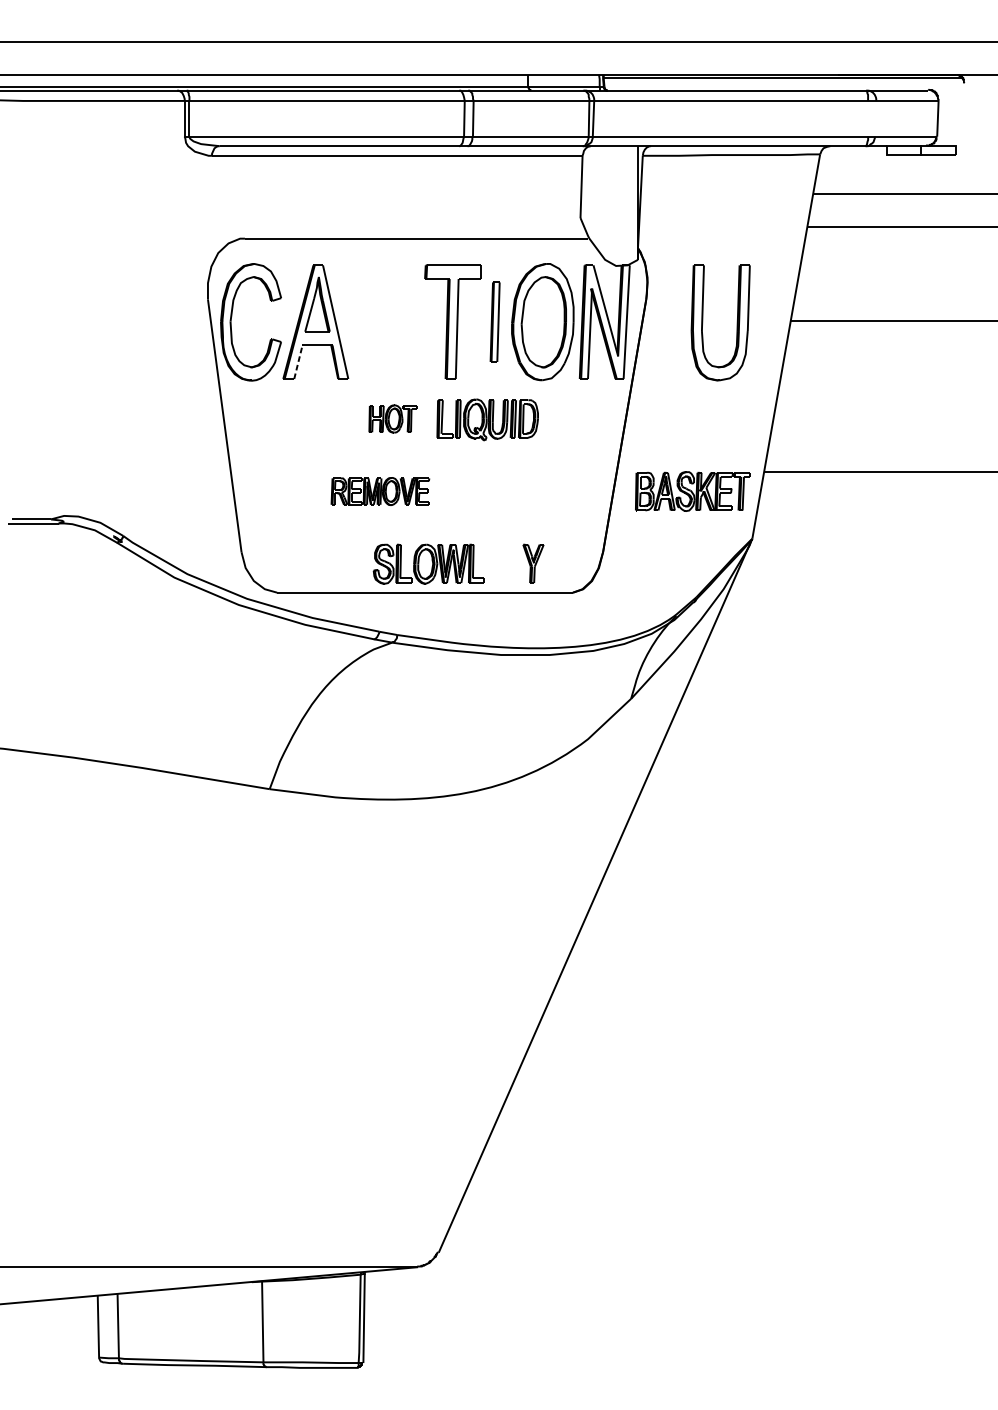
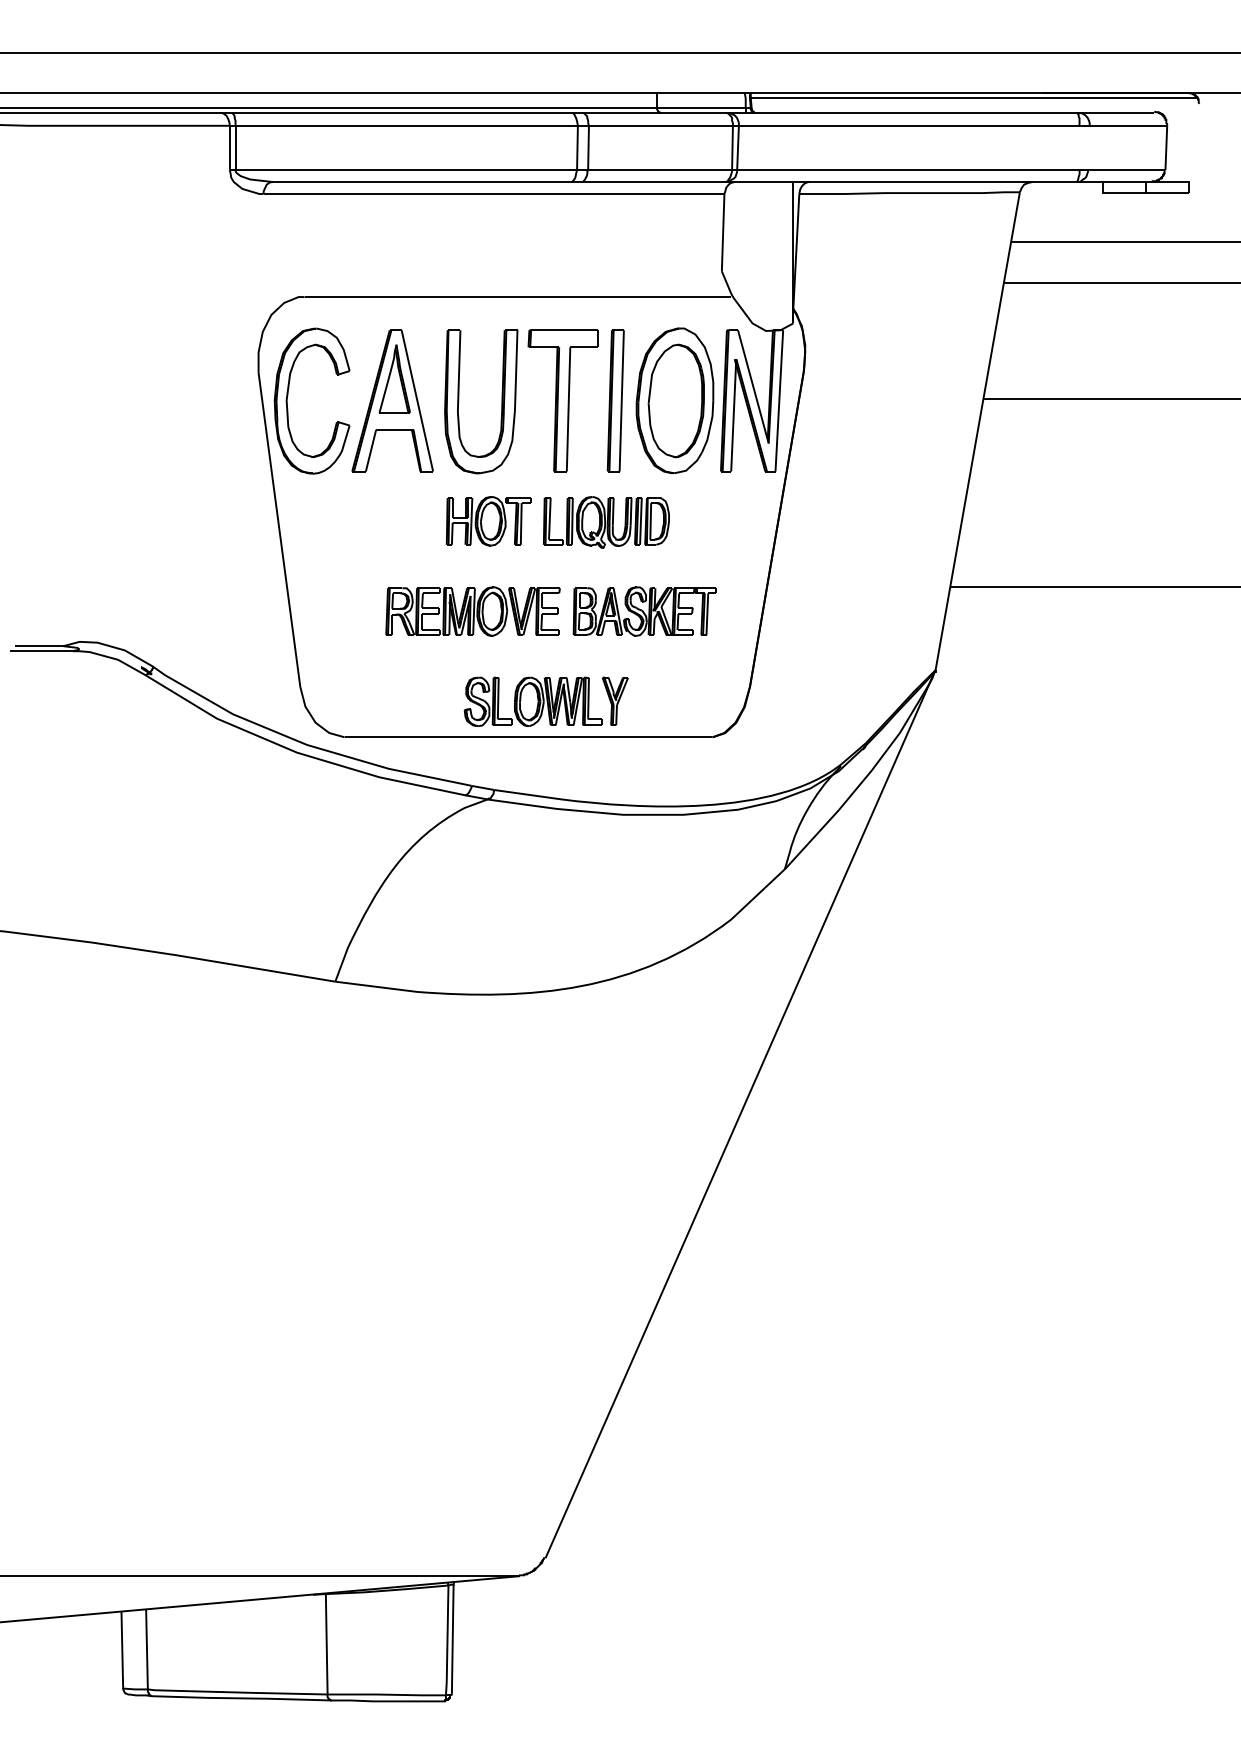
part: (494, 321) -> (615, 400), size x1.43
part: (737, 322) -> (501, 401), moved
line: (298, 362) -> (371, 450), dashed -> solid
part: (392, 419) -> (488, 521), size x1.43
part: (379, 491) -> (472, 611), size x1.43
part: (692, 491) -> (644, 611), moved
part: (533, 563) -> (615, 700), moved

